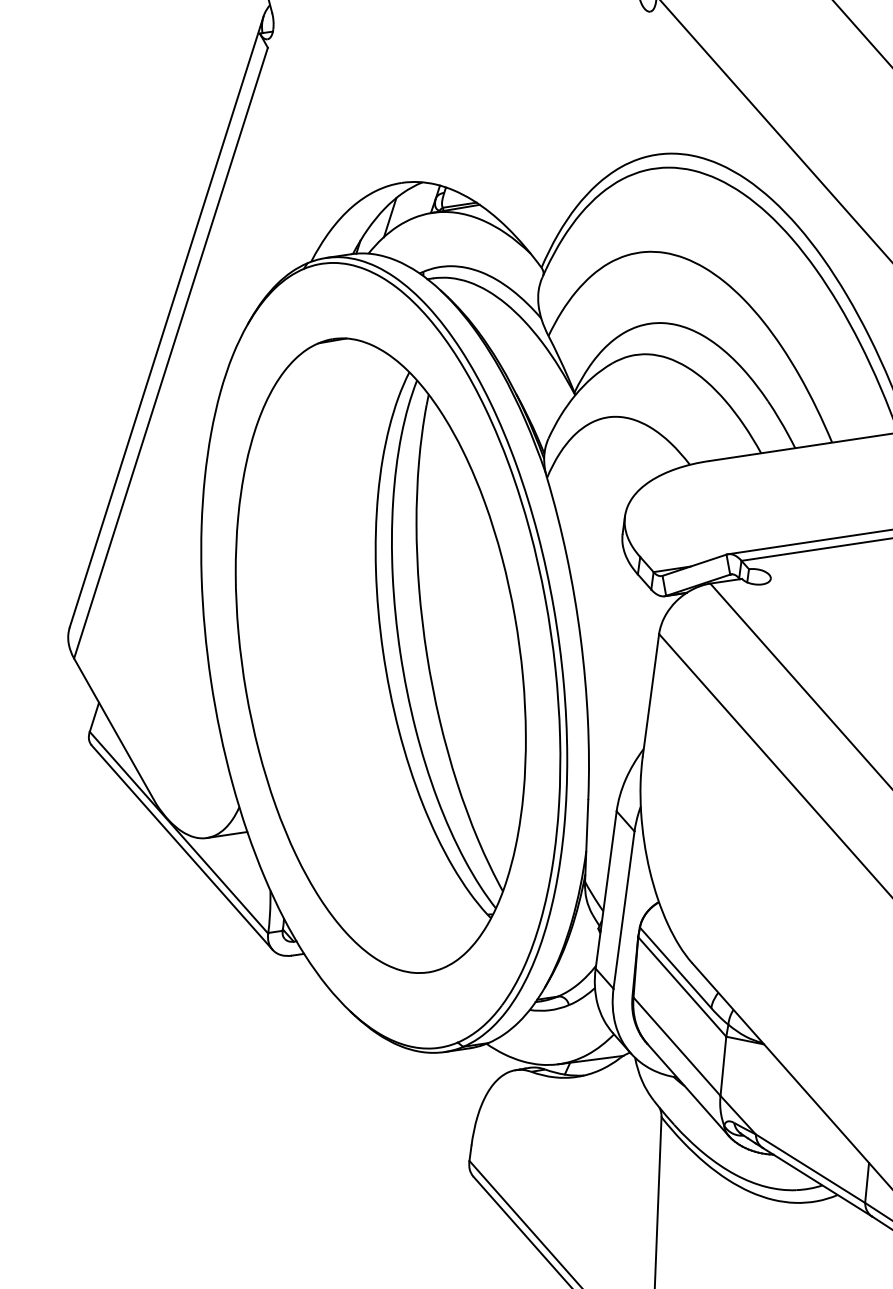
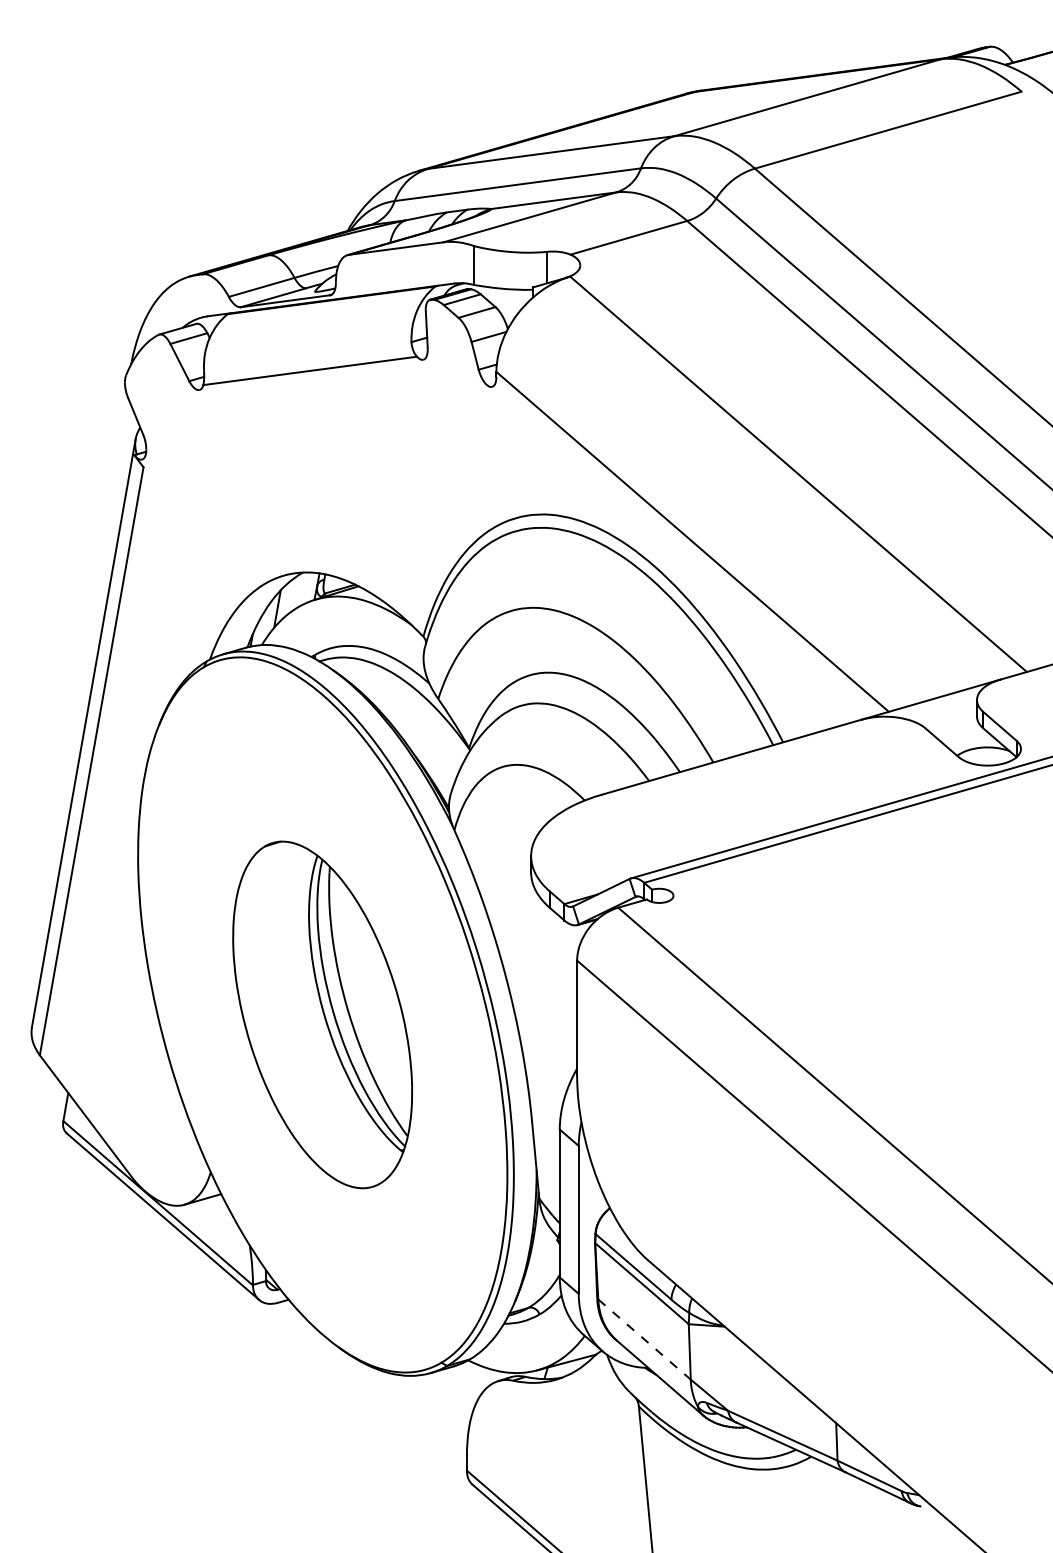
part: (380, 655) -> (322, 1014), size x0.6
line: (676, 1046) -> (644, 1339), solid -> dashed

